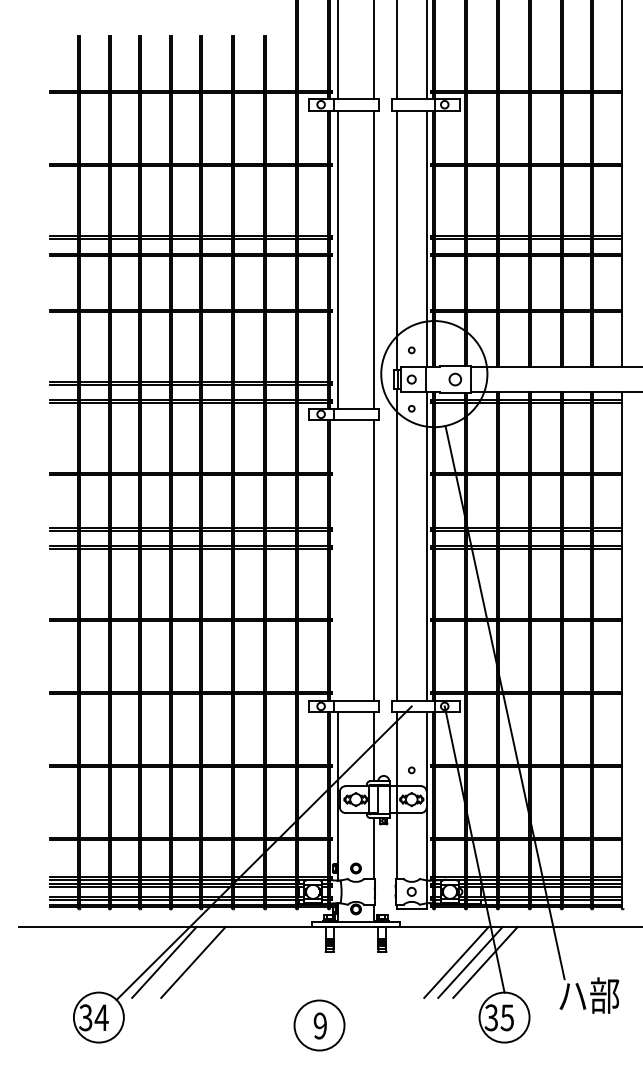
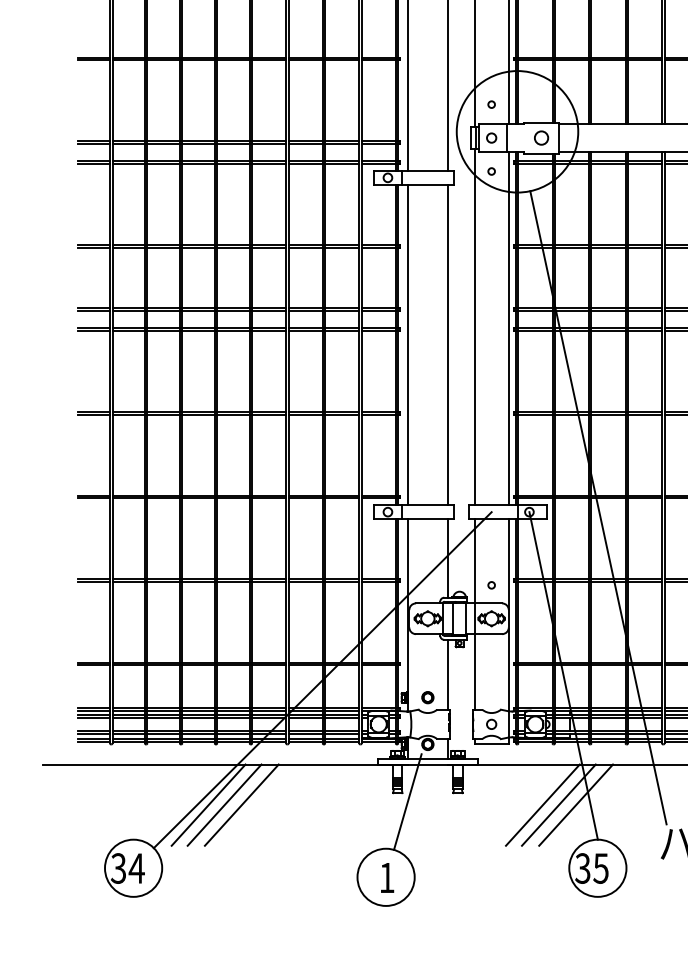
line: (338, 560) -> (407, 345), added
line: (338, 959) -> (407, 801), added
line: (178, 961) -> (224, 804), added
text: (319, 1025) -> (386, 877), 9 -> 1

